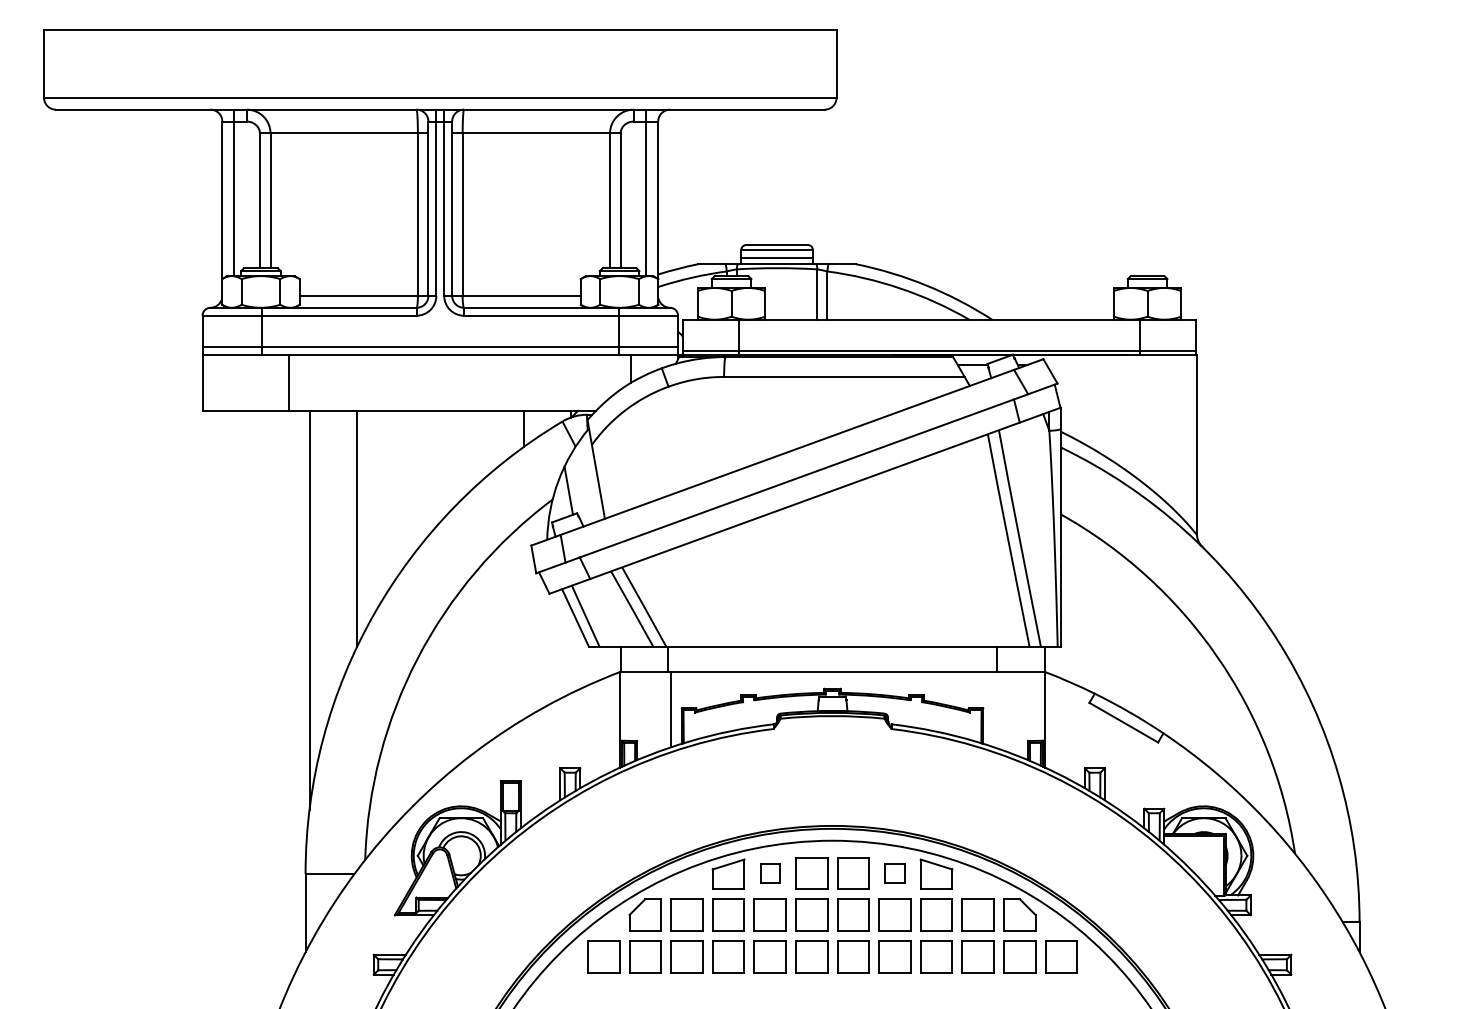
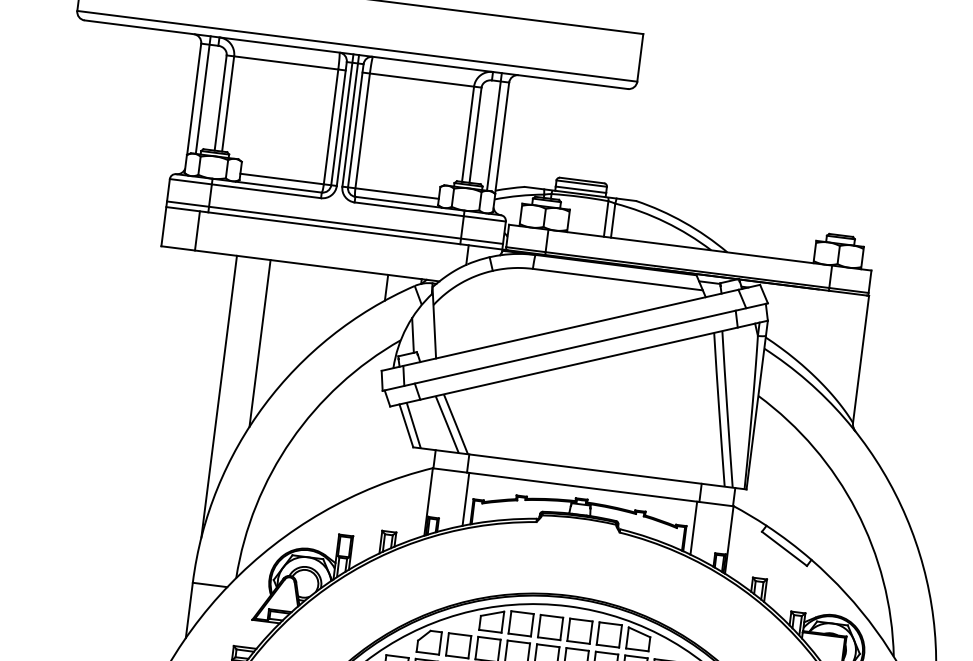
line: (289, 382) -> (197, 230), moved
line: (993, 709) -> (693, 527), added
part: (769, 873) -> (520, 623), size x1.67
part: (894, 873) -> (609, 634), size x1.67

